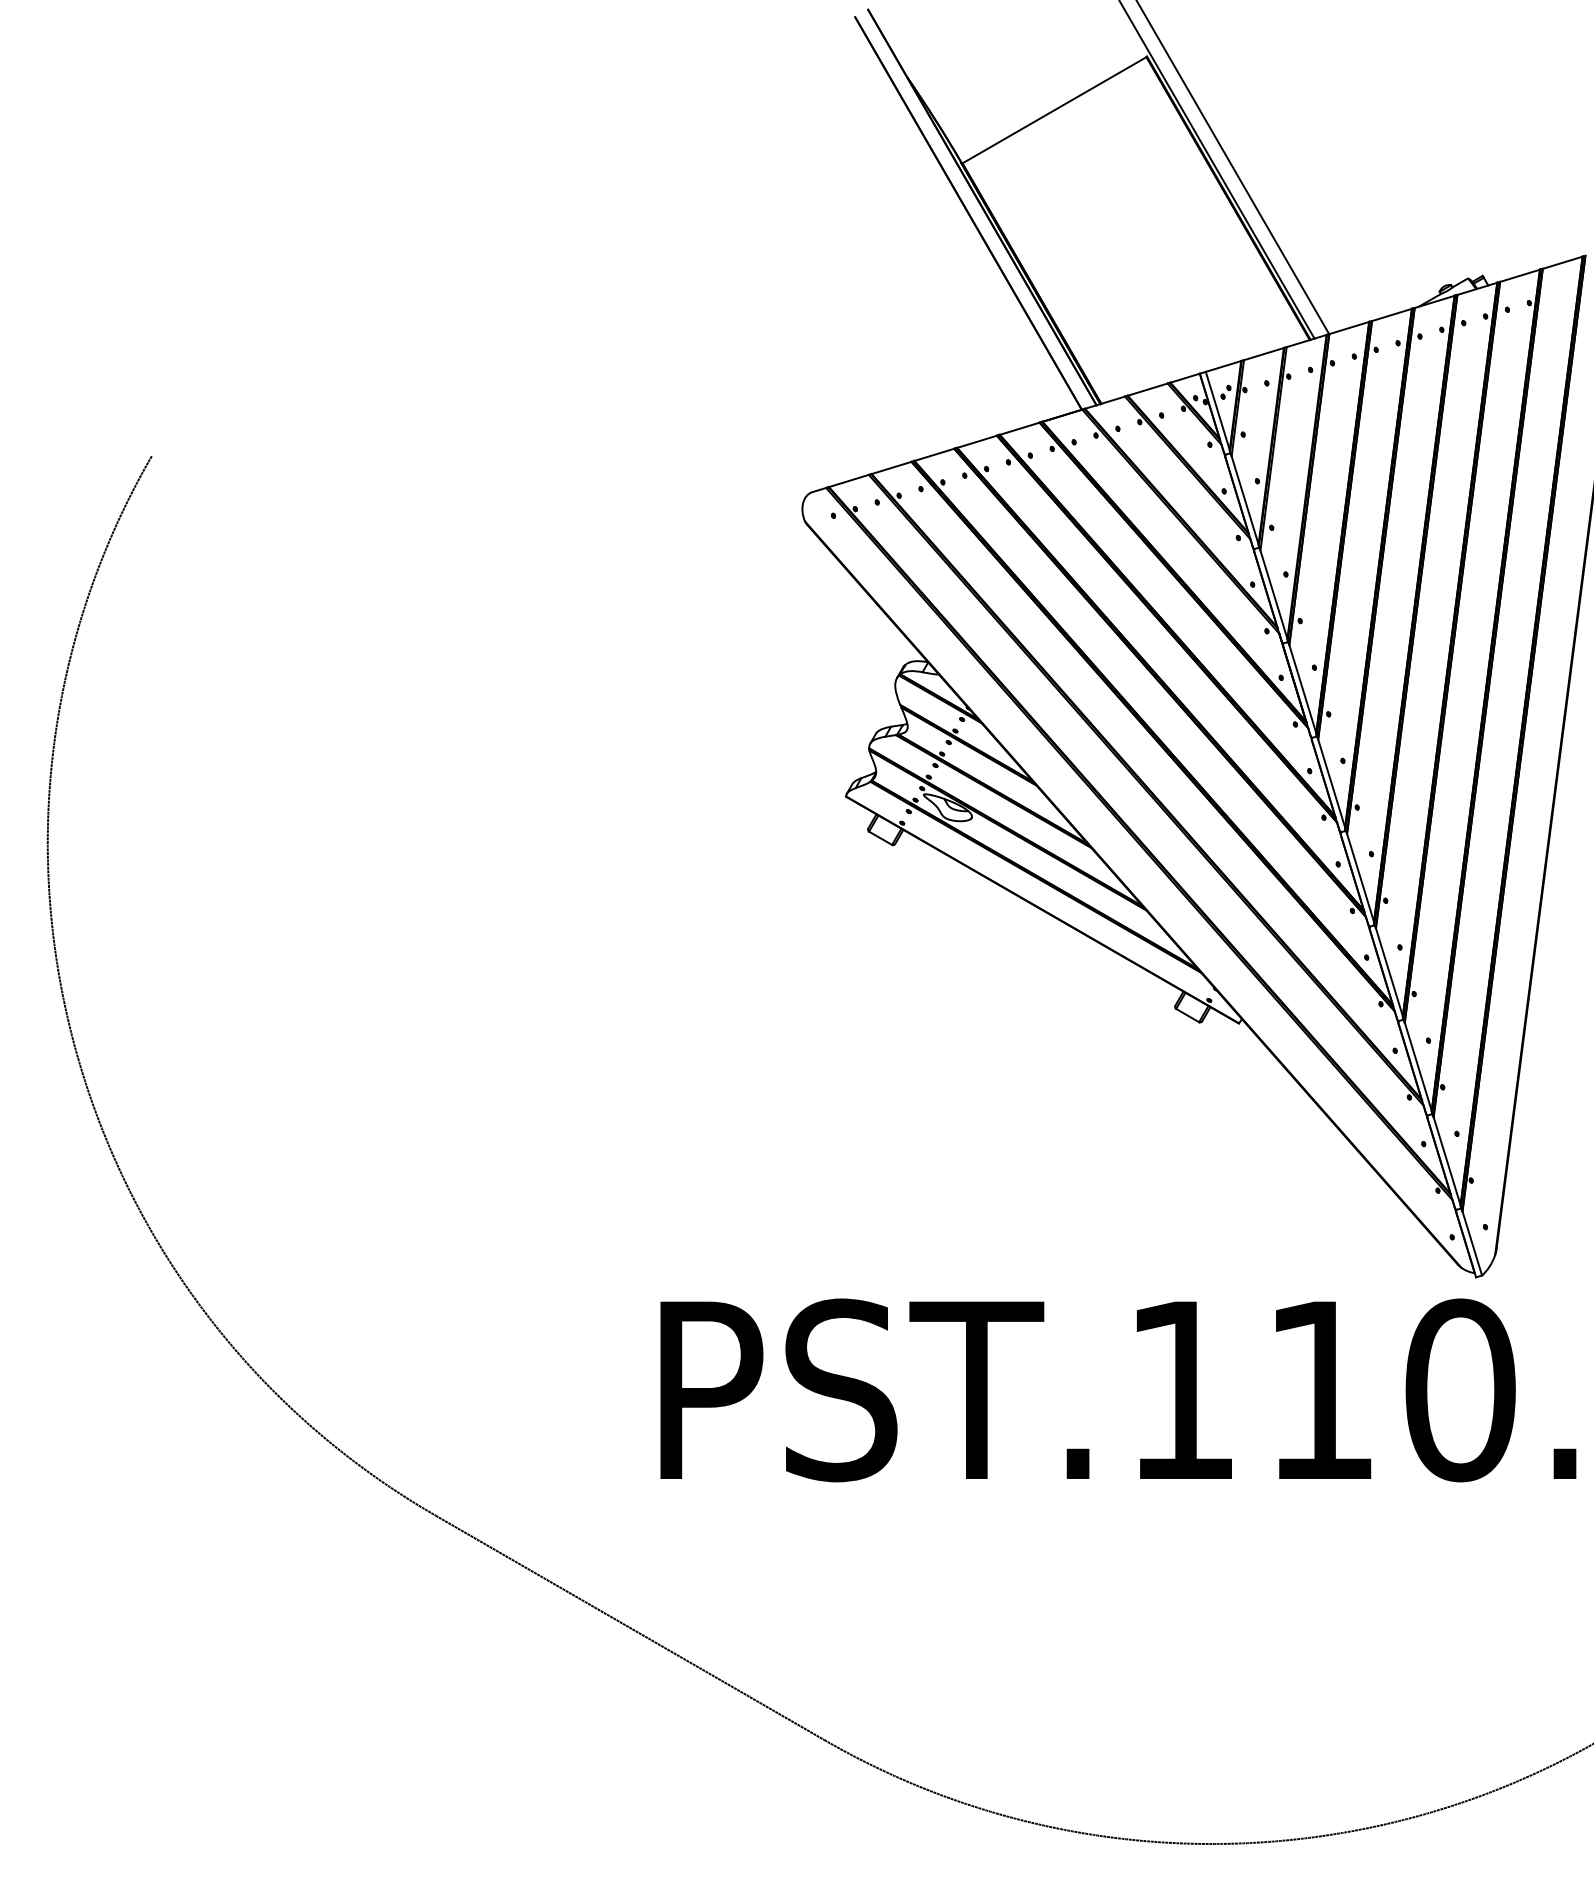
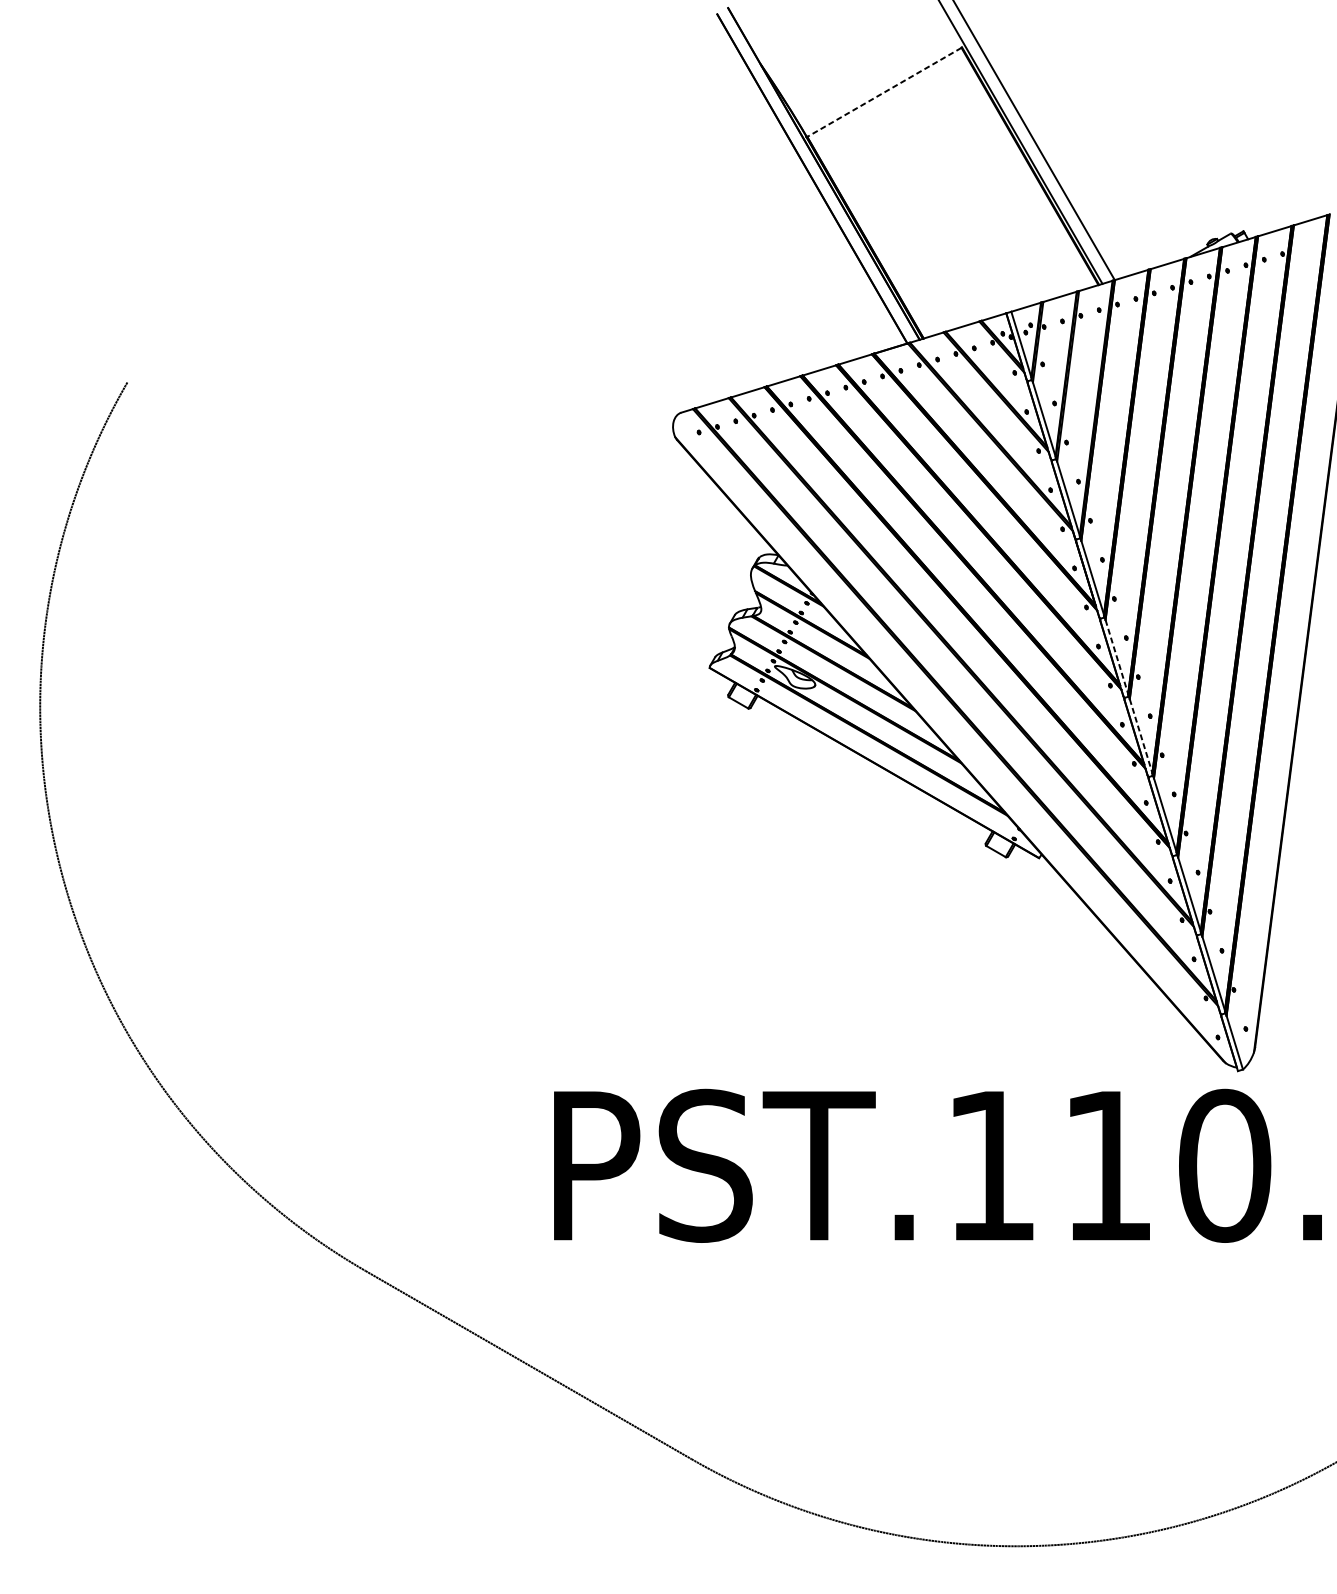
line: (1054, 110) -> (884, 92), solid -> dashed
line: (1331, 784) -> (1116, 657), solid -> dashed
line: (1360, 878) -> (1141, 736), solid -> dashed

